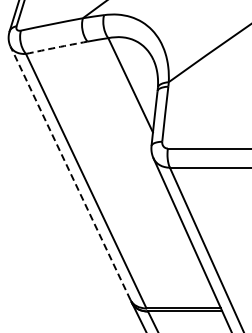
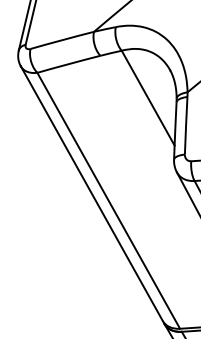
arc: (56, 47) -> (68, 64), dashed -> solid
line: (70, 172) -> (91, 192), dashed -> solid

